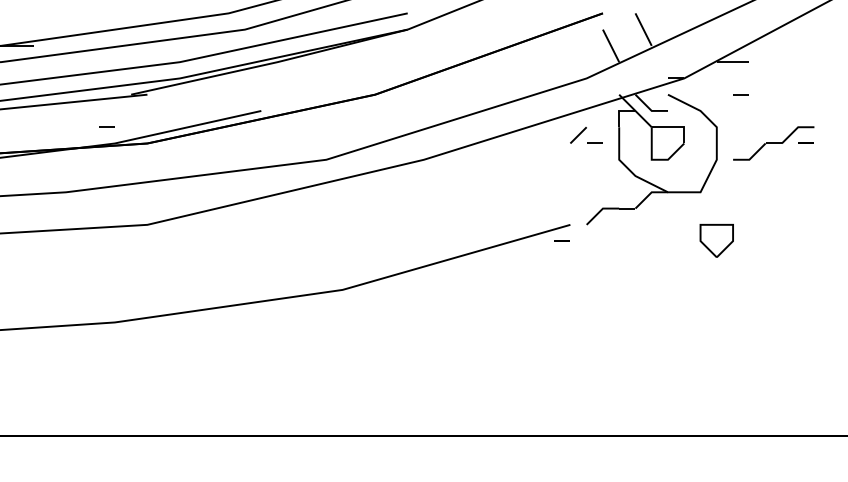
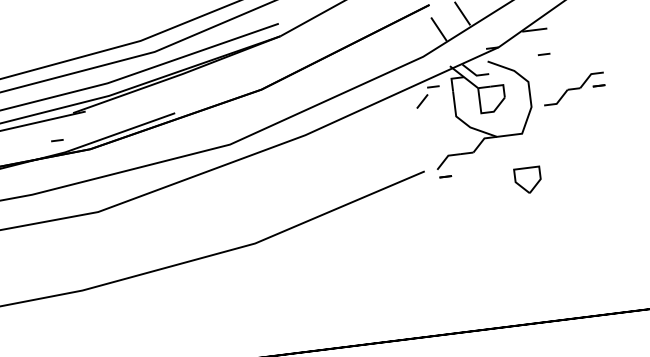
line: (594, 142) -> (433, 86), moved
line: (561, 240) -> (445, 176), moved
part: (716, 240) -> (527, 180), moved

